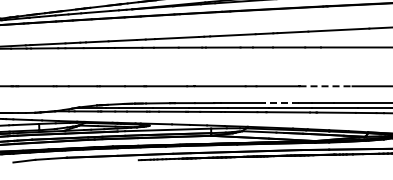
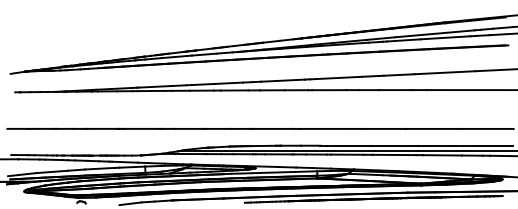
line: (326, 85) -> (432, 128), dashed -> solid
line: (281, 102) -> (387, 145), dashed -> solid

